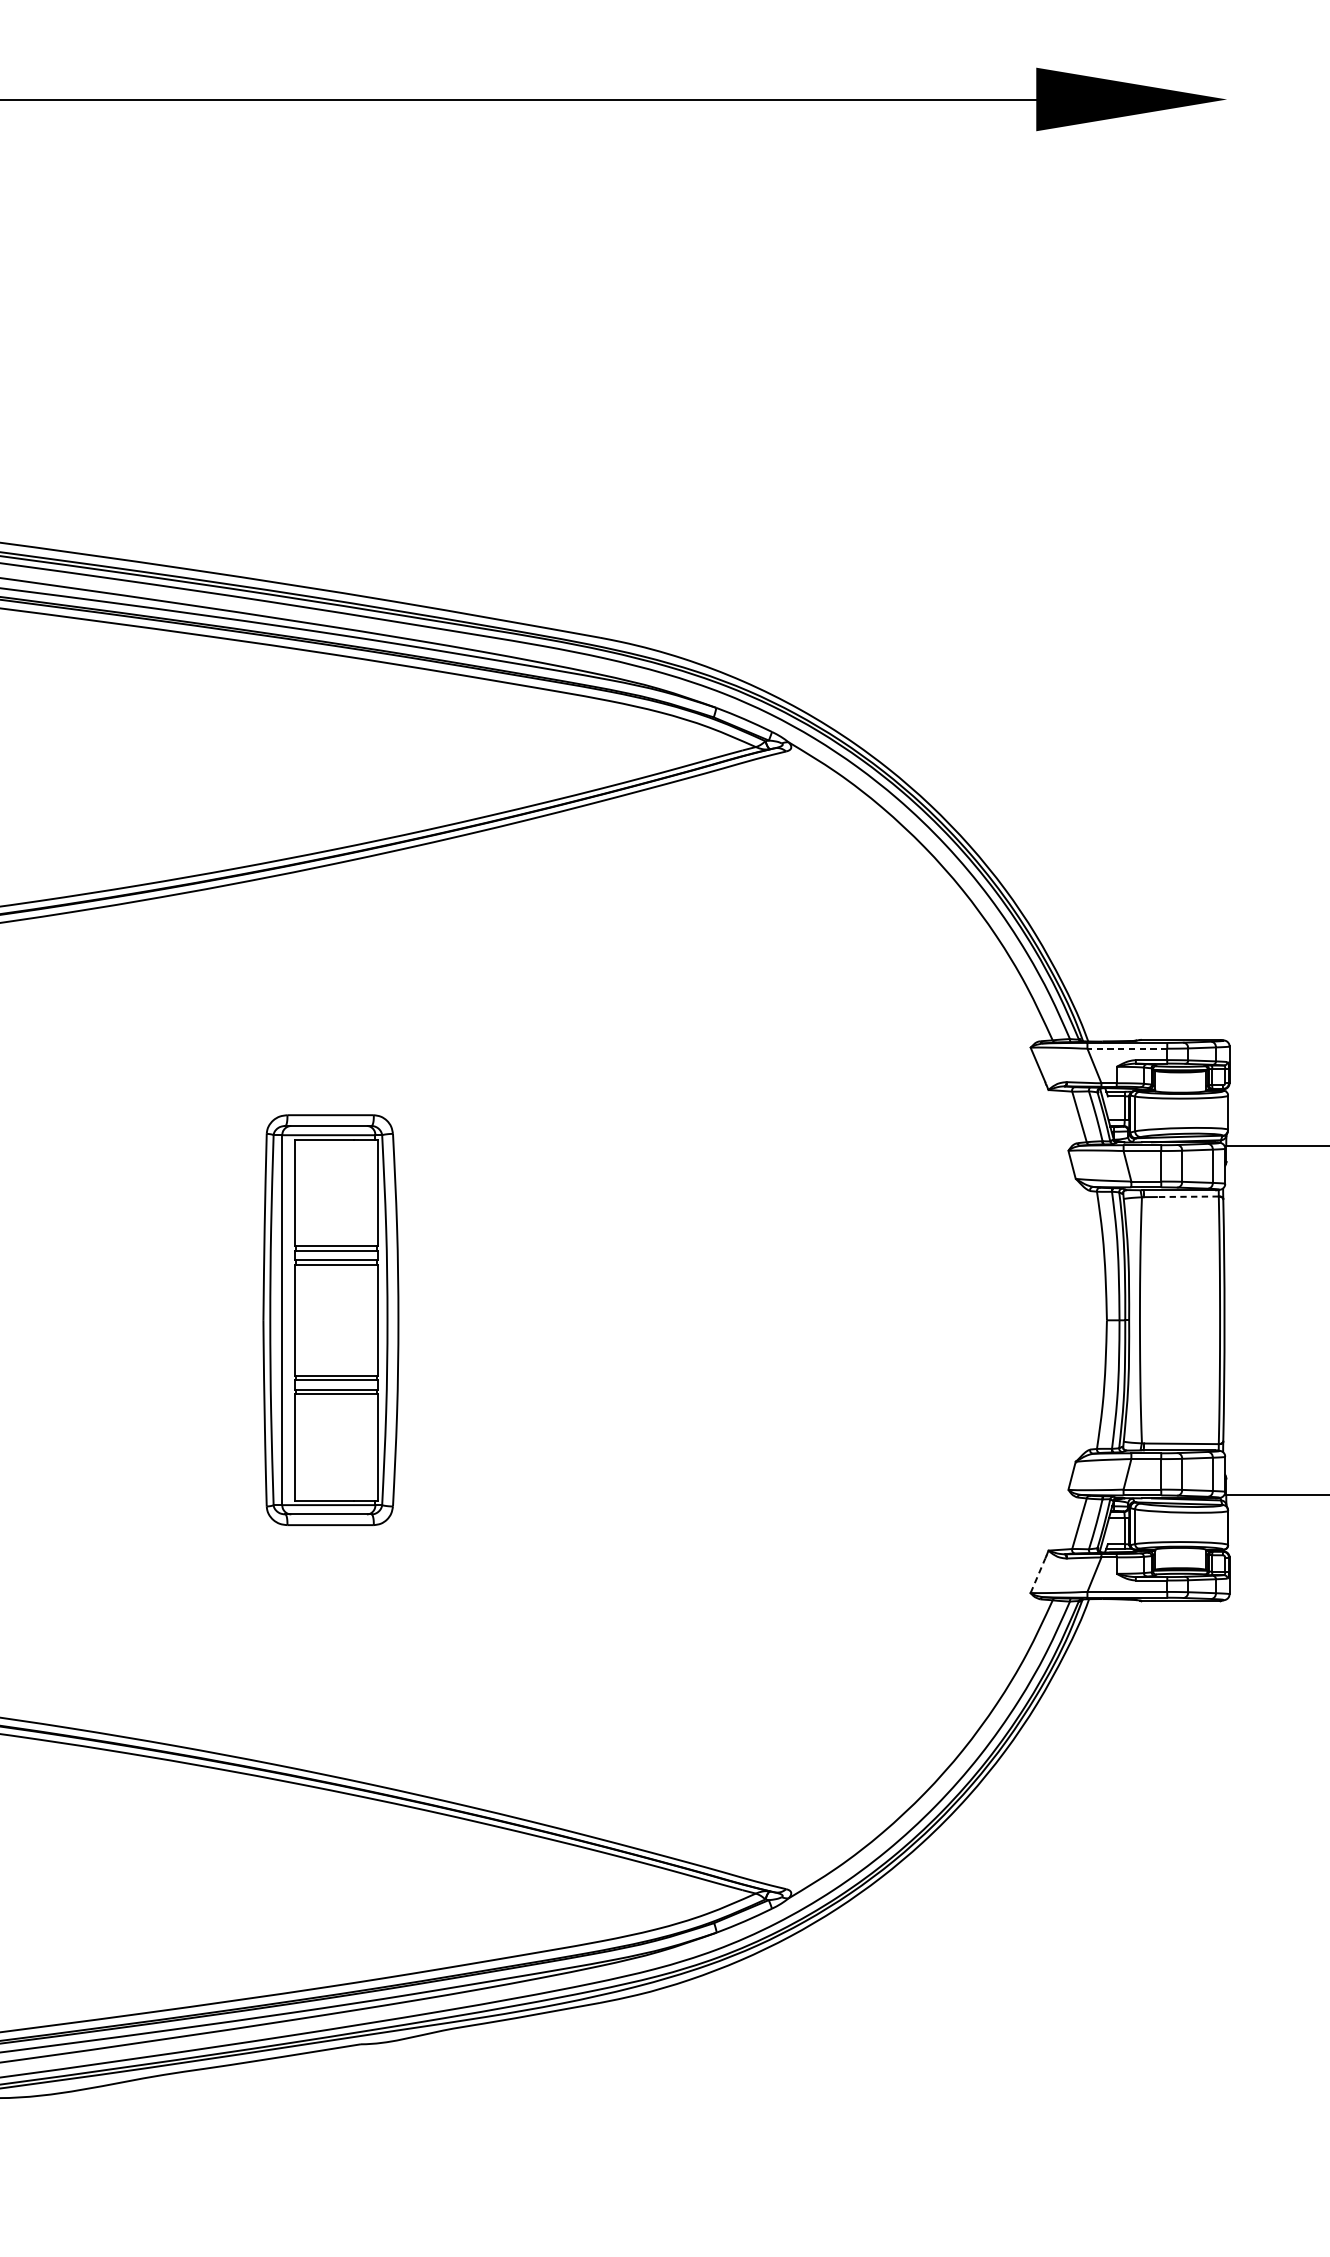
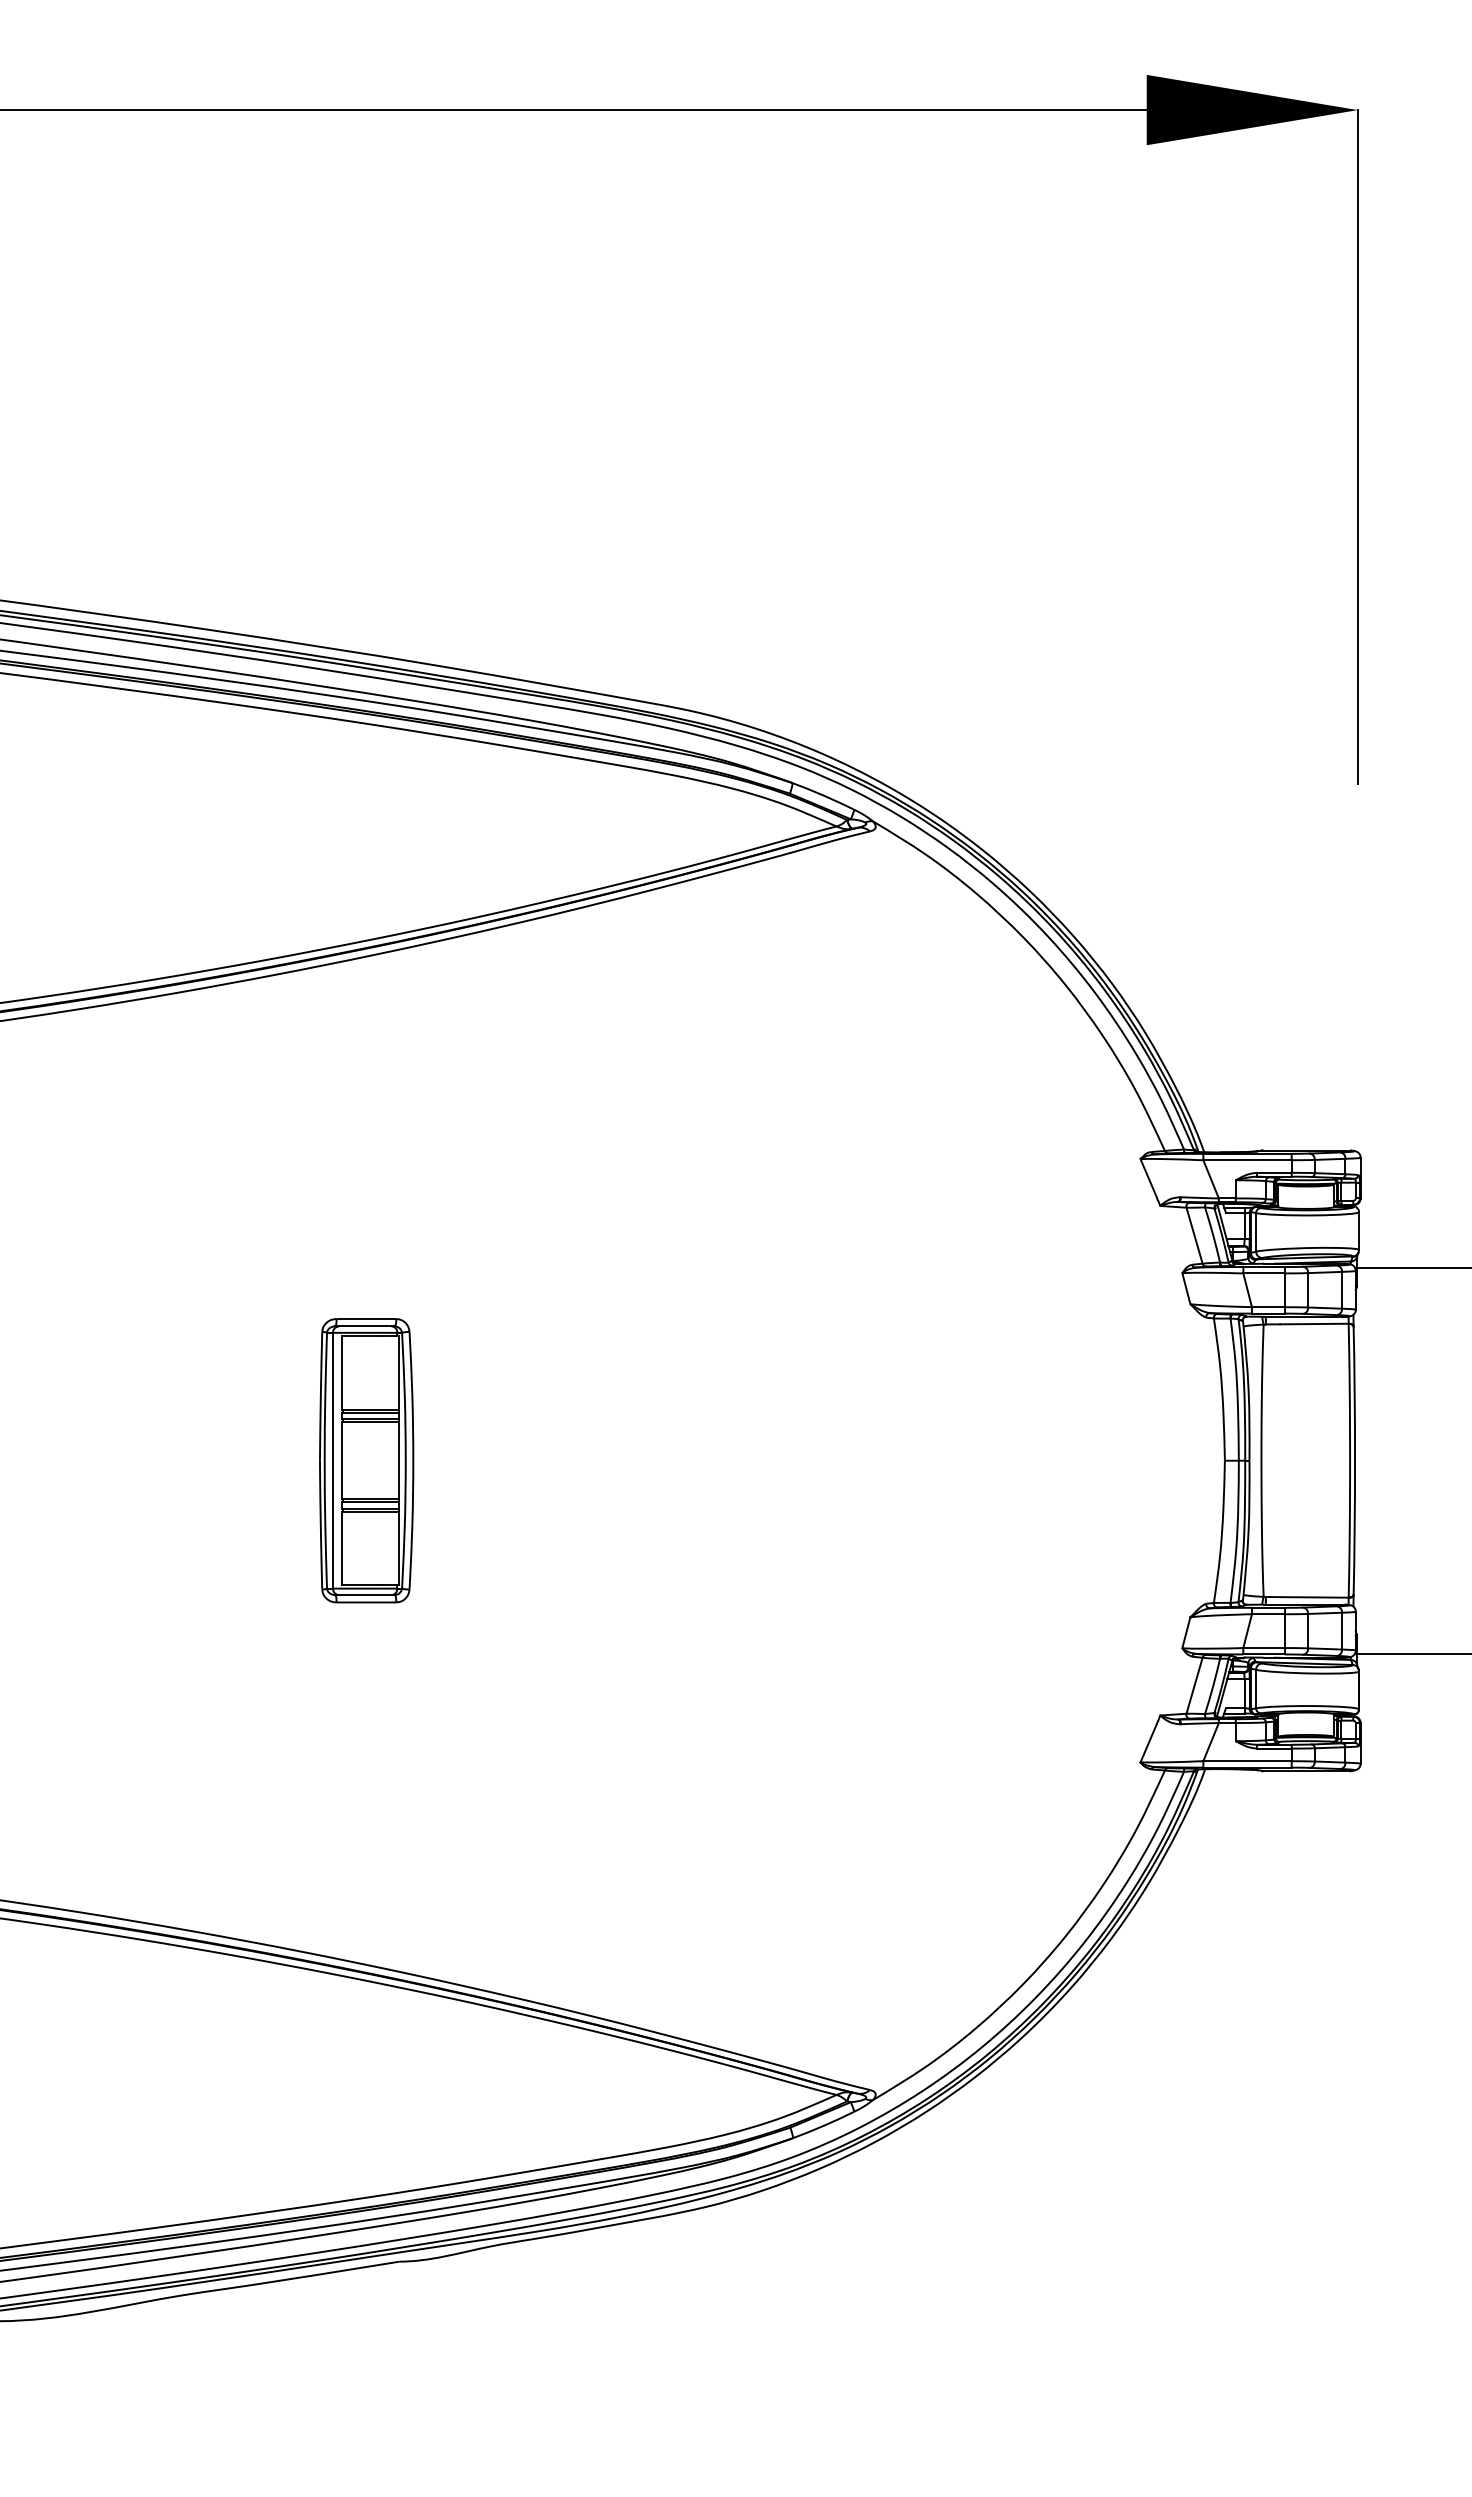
line: (1226, 404) -> (1357, 447), added
line: (1127, 1048) -> (1247, 1160), dashed -> solid
line: (1187, 1197) -> (1313, 1324), dashed -> solid
part: (331, 1320) -> (366, 1460), size x0.62
line: (1037, 1575) -> (1148, 1743), dashed -> solid

